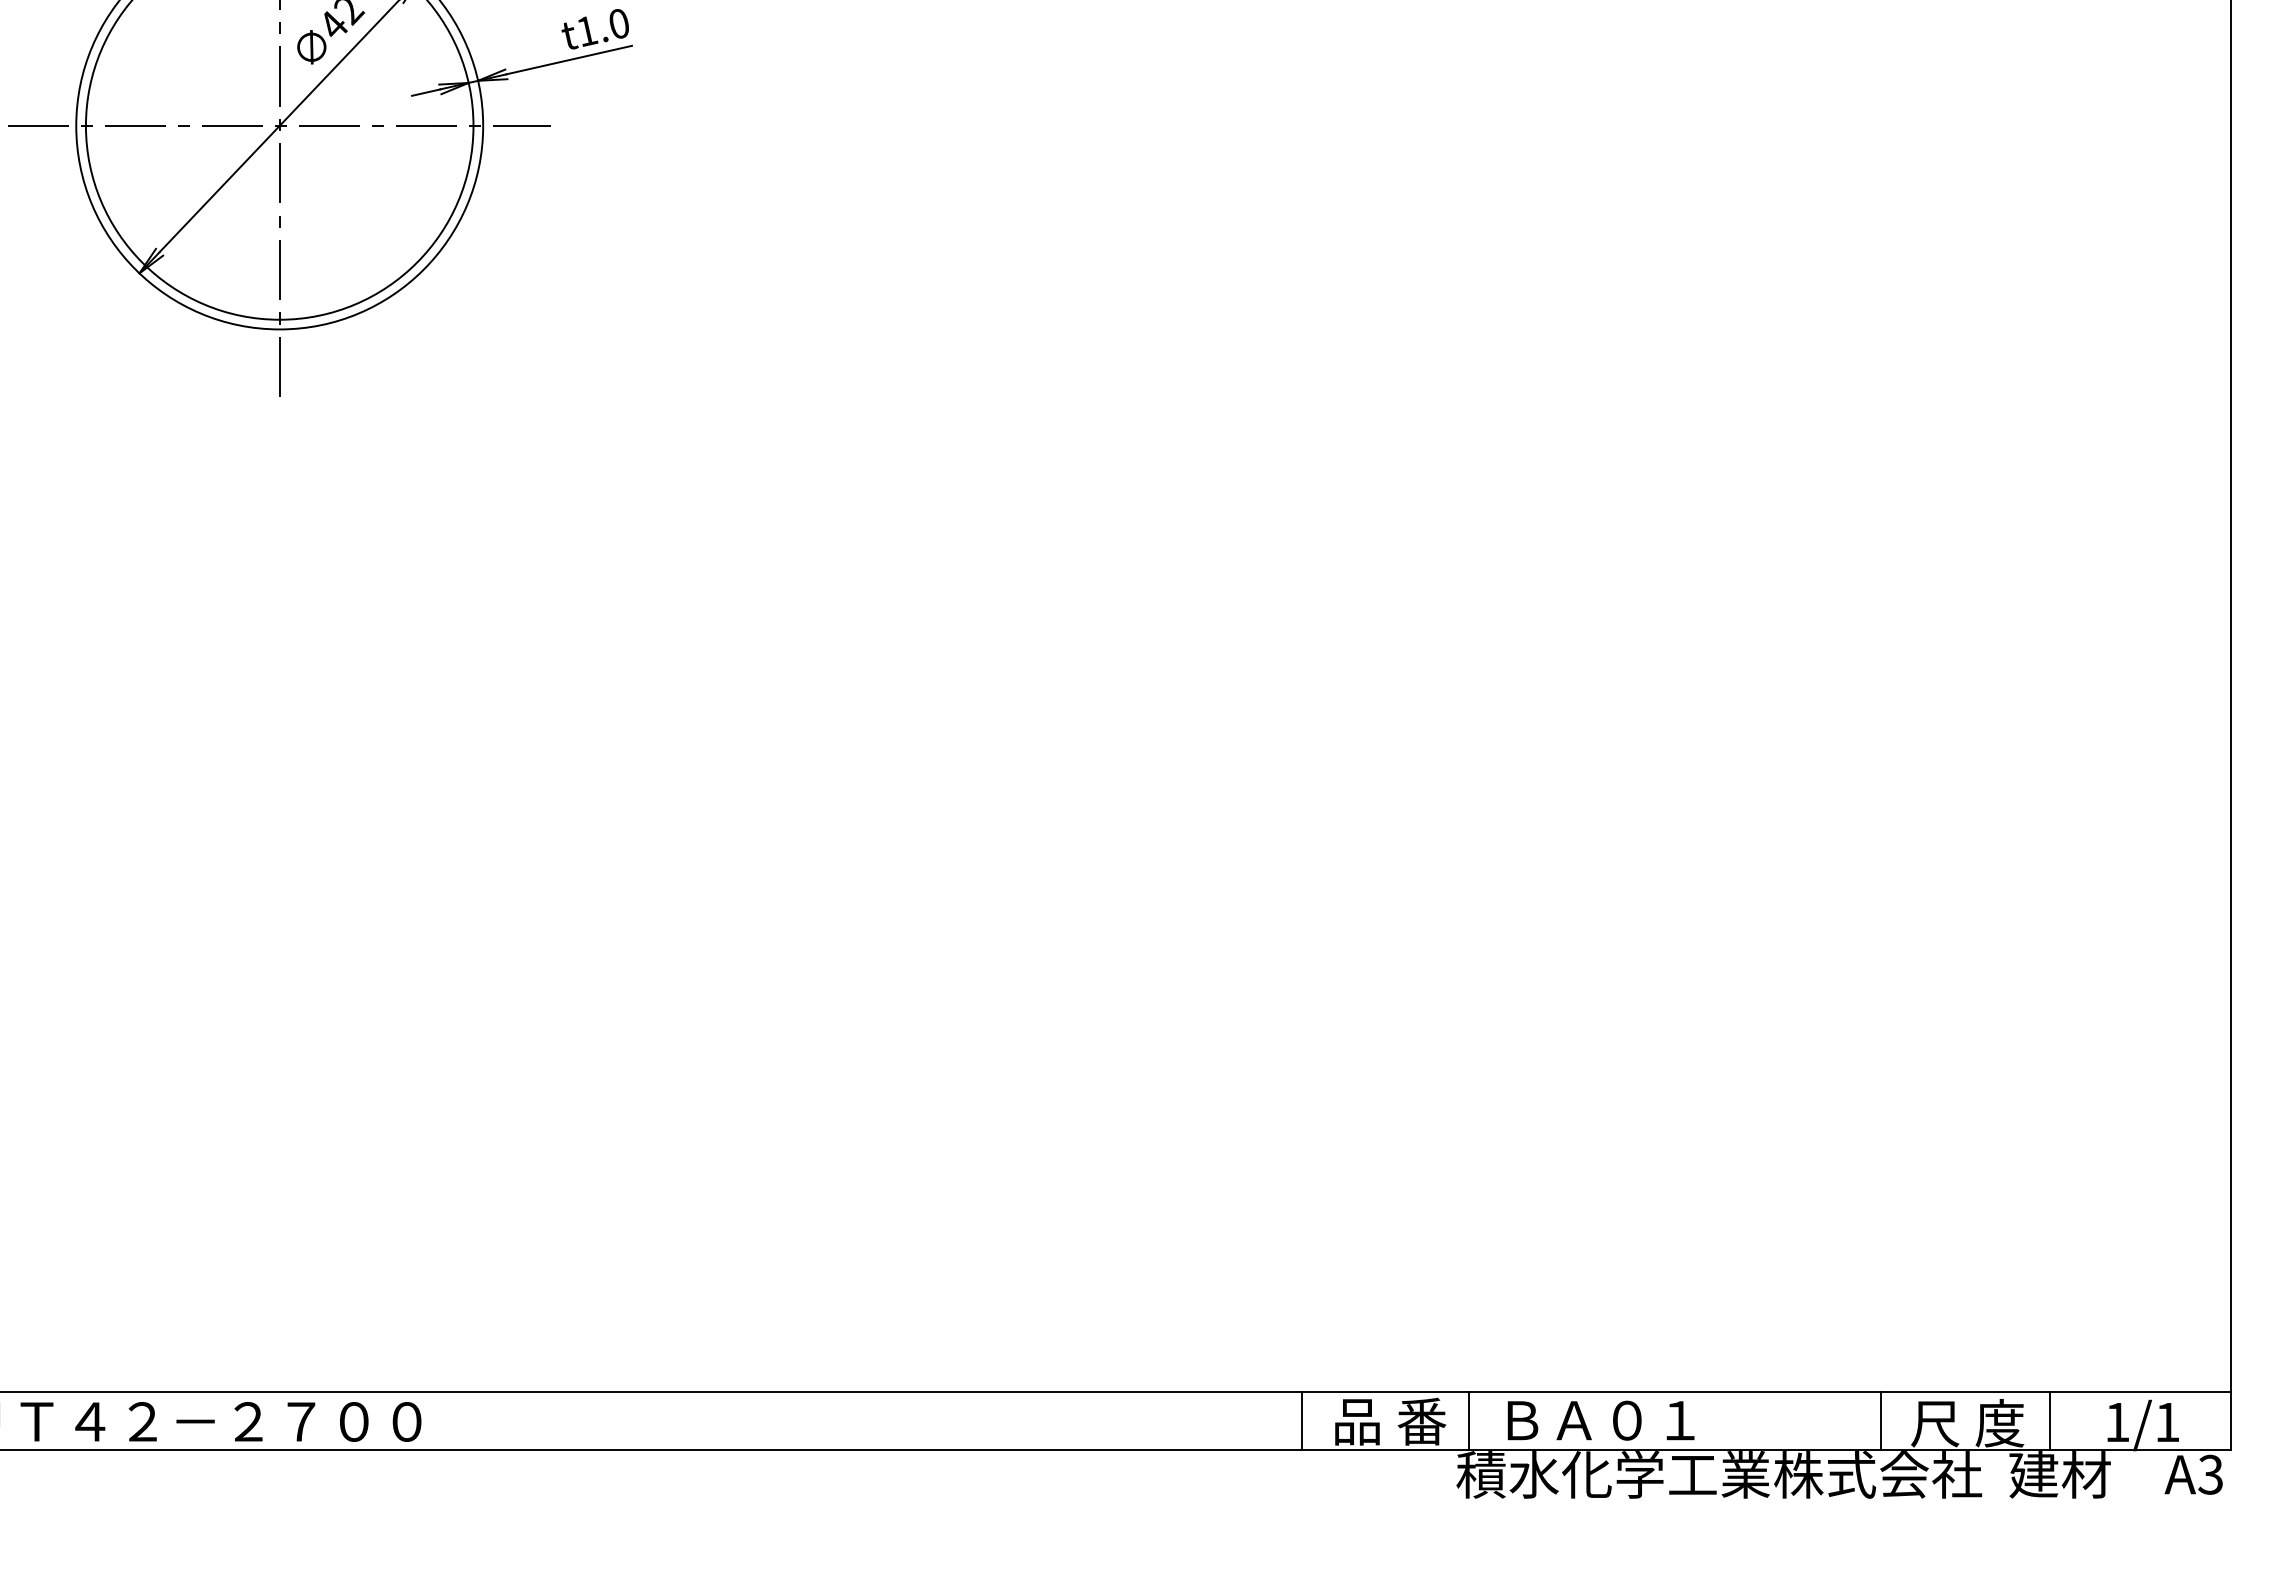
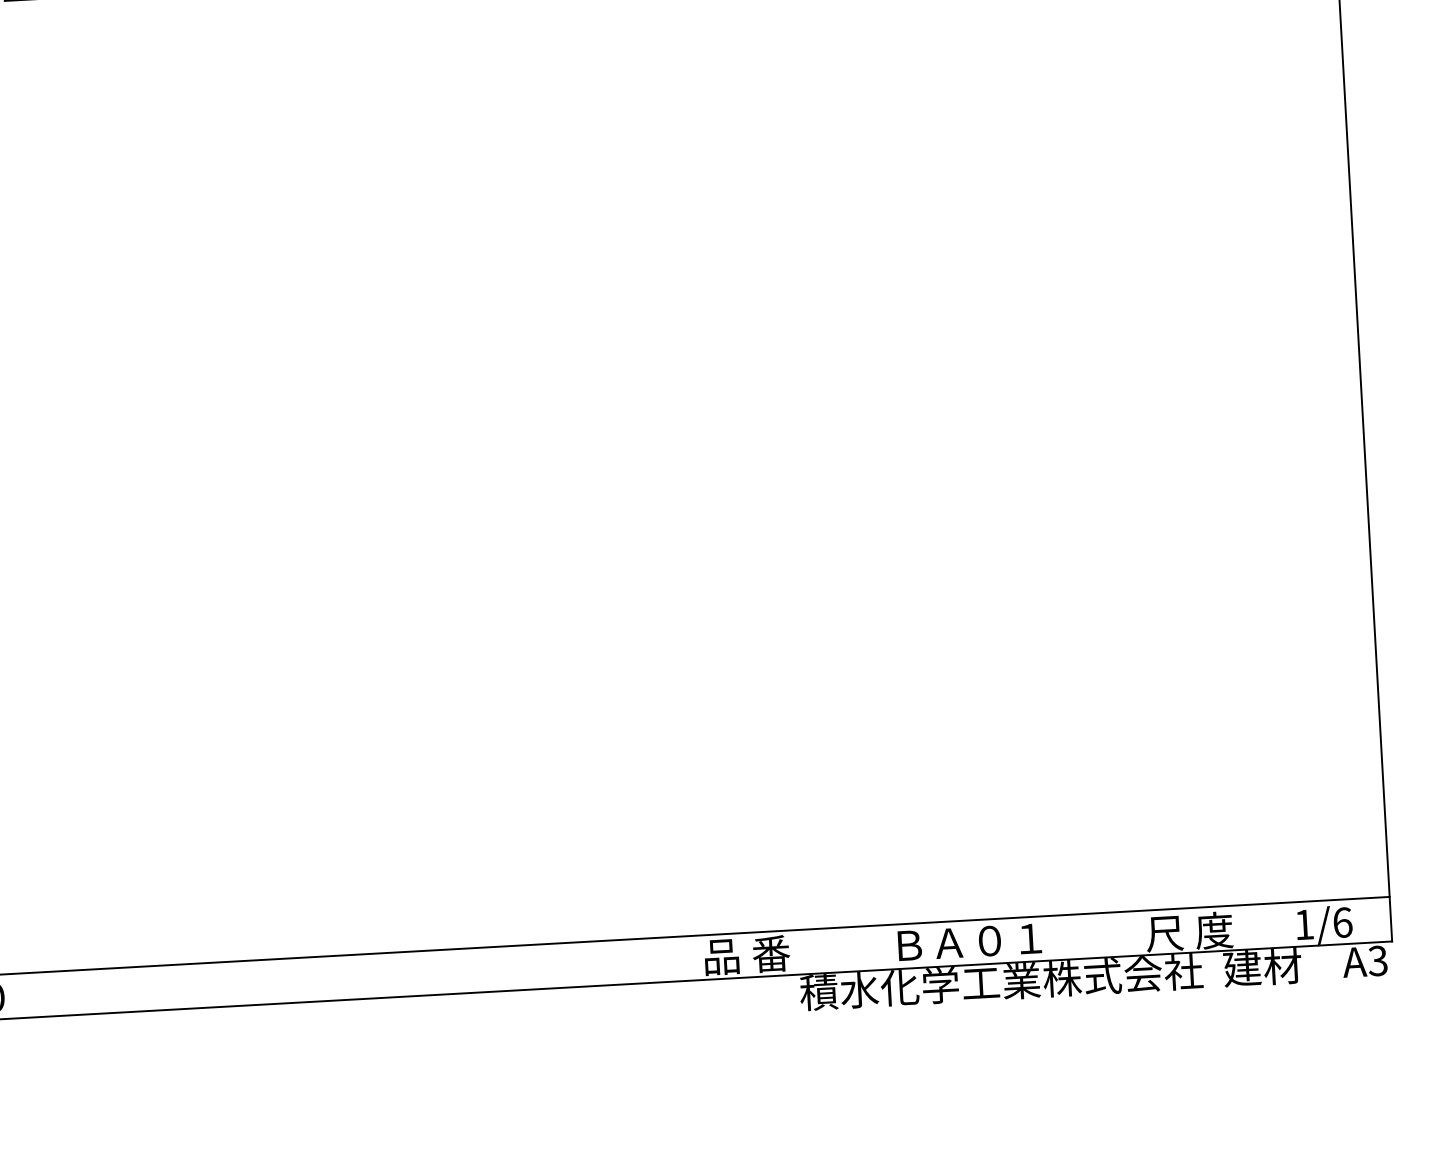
text: (1600, 1420) -> (969, 942), moved
line: (1301, 1421) -> (678, 959), removed
line: (1468, 1421) -> (806, 951), removed
line: (1880, 1421) -> (1122, 934), removed
line: (2049, 1421) -> (1252, 927), removed
text: (2168, 1422) -> (1343, 922), 1/1 -> 1/6

